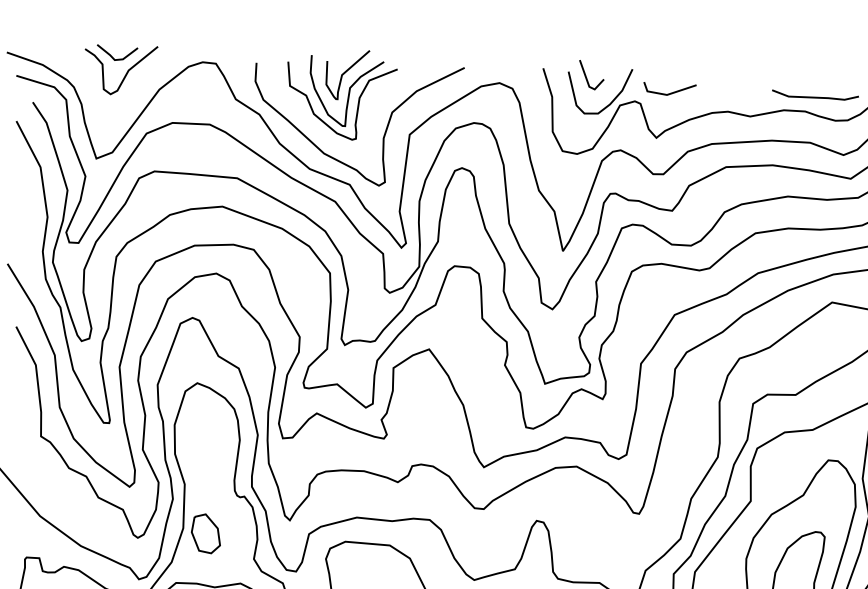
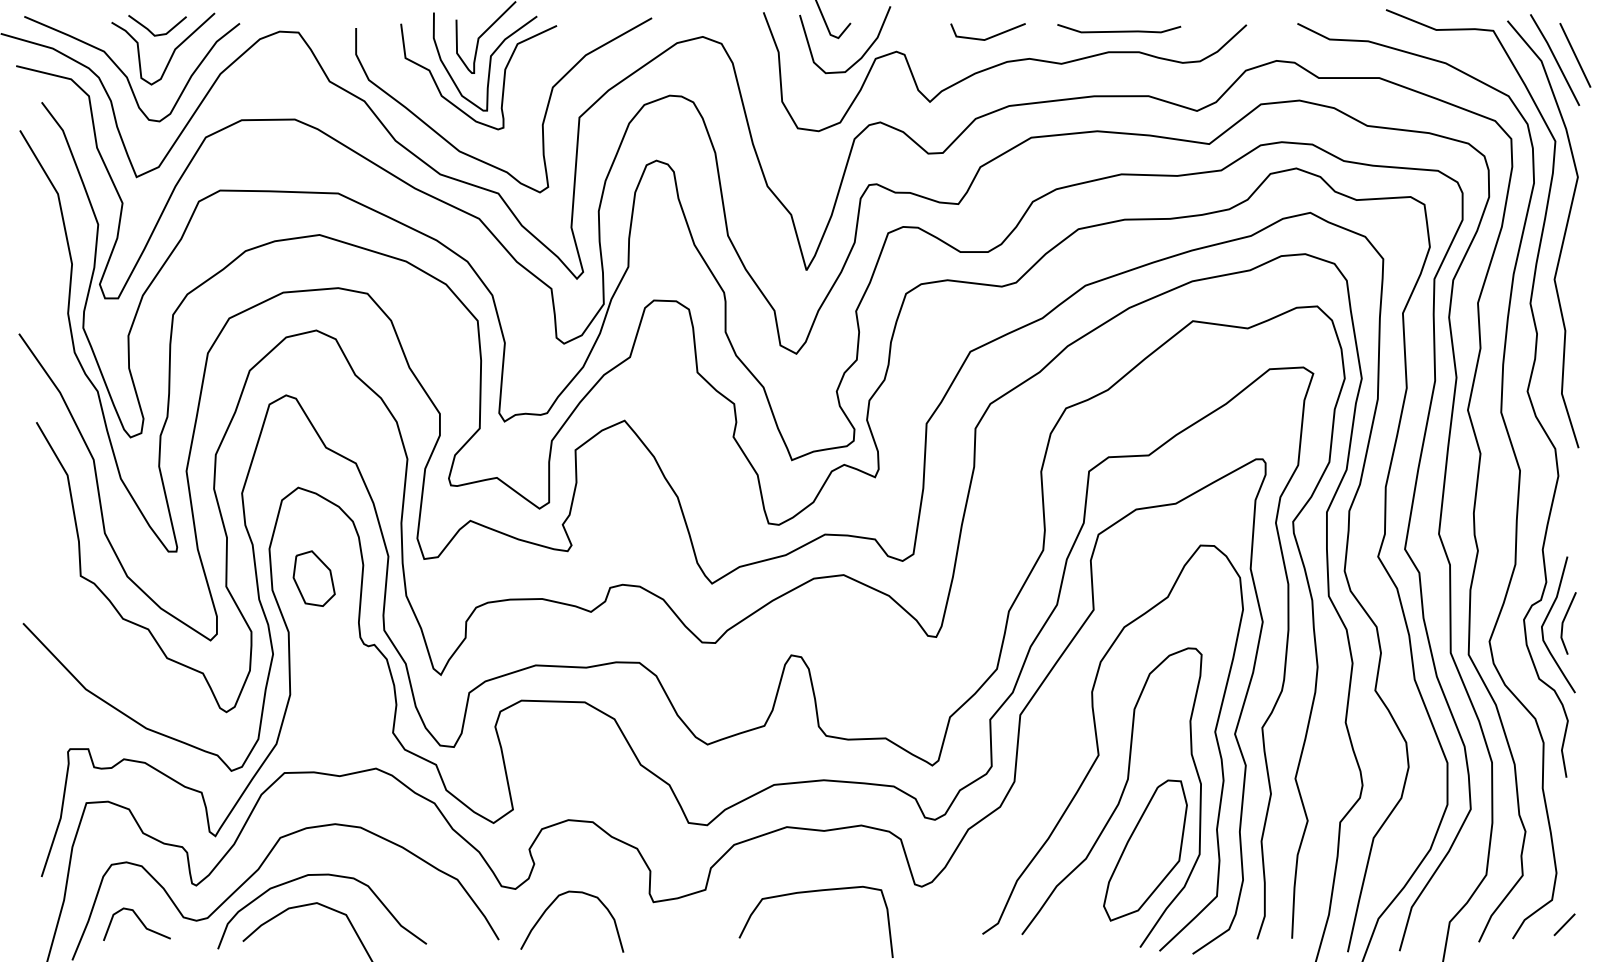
curve: (93, 86) -> (126, 75), added
line: (671, 92) -> (990, 36), moved
line: (815, 96) -> (1119, 30), moved
part: (205, 533) -> (313, 578), moved

